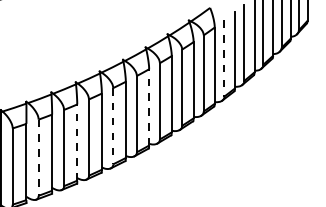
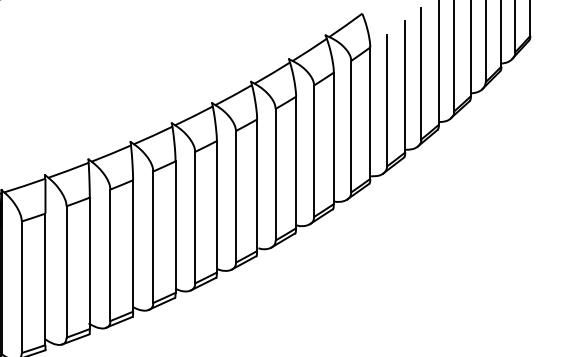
line: (224, 58) -> (387, 100), dashed -> solid
line: (149, 106) -> (257, 183), dashed -> solid
line: (113, 126) -> (195, 218), dashed -> solid
line: (77, 142) -> (133, 245), dashed -> solid
line: (38, 158) -> (66, 273), dashed -> solid

